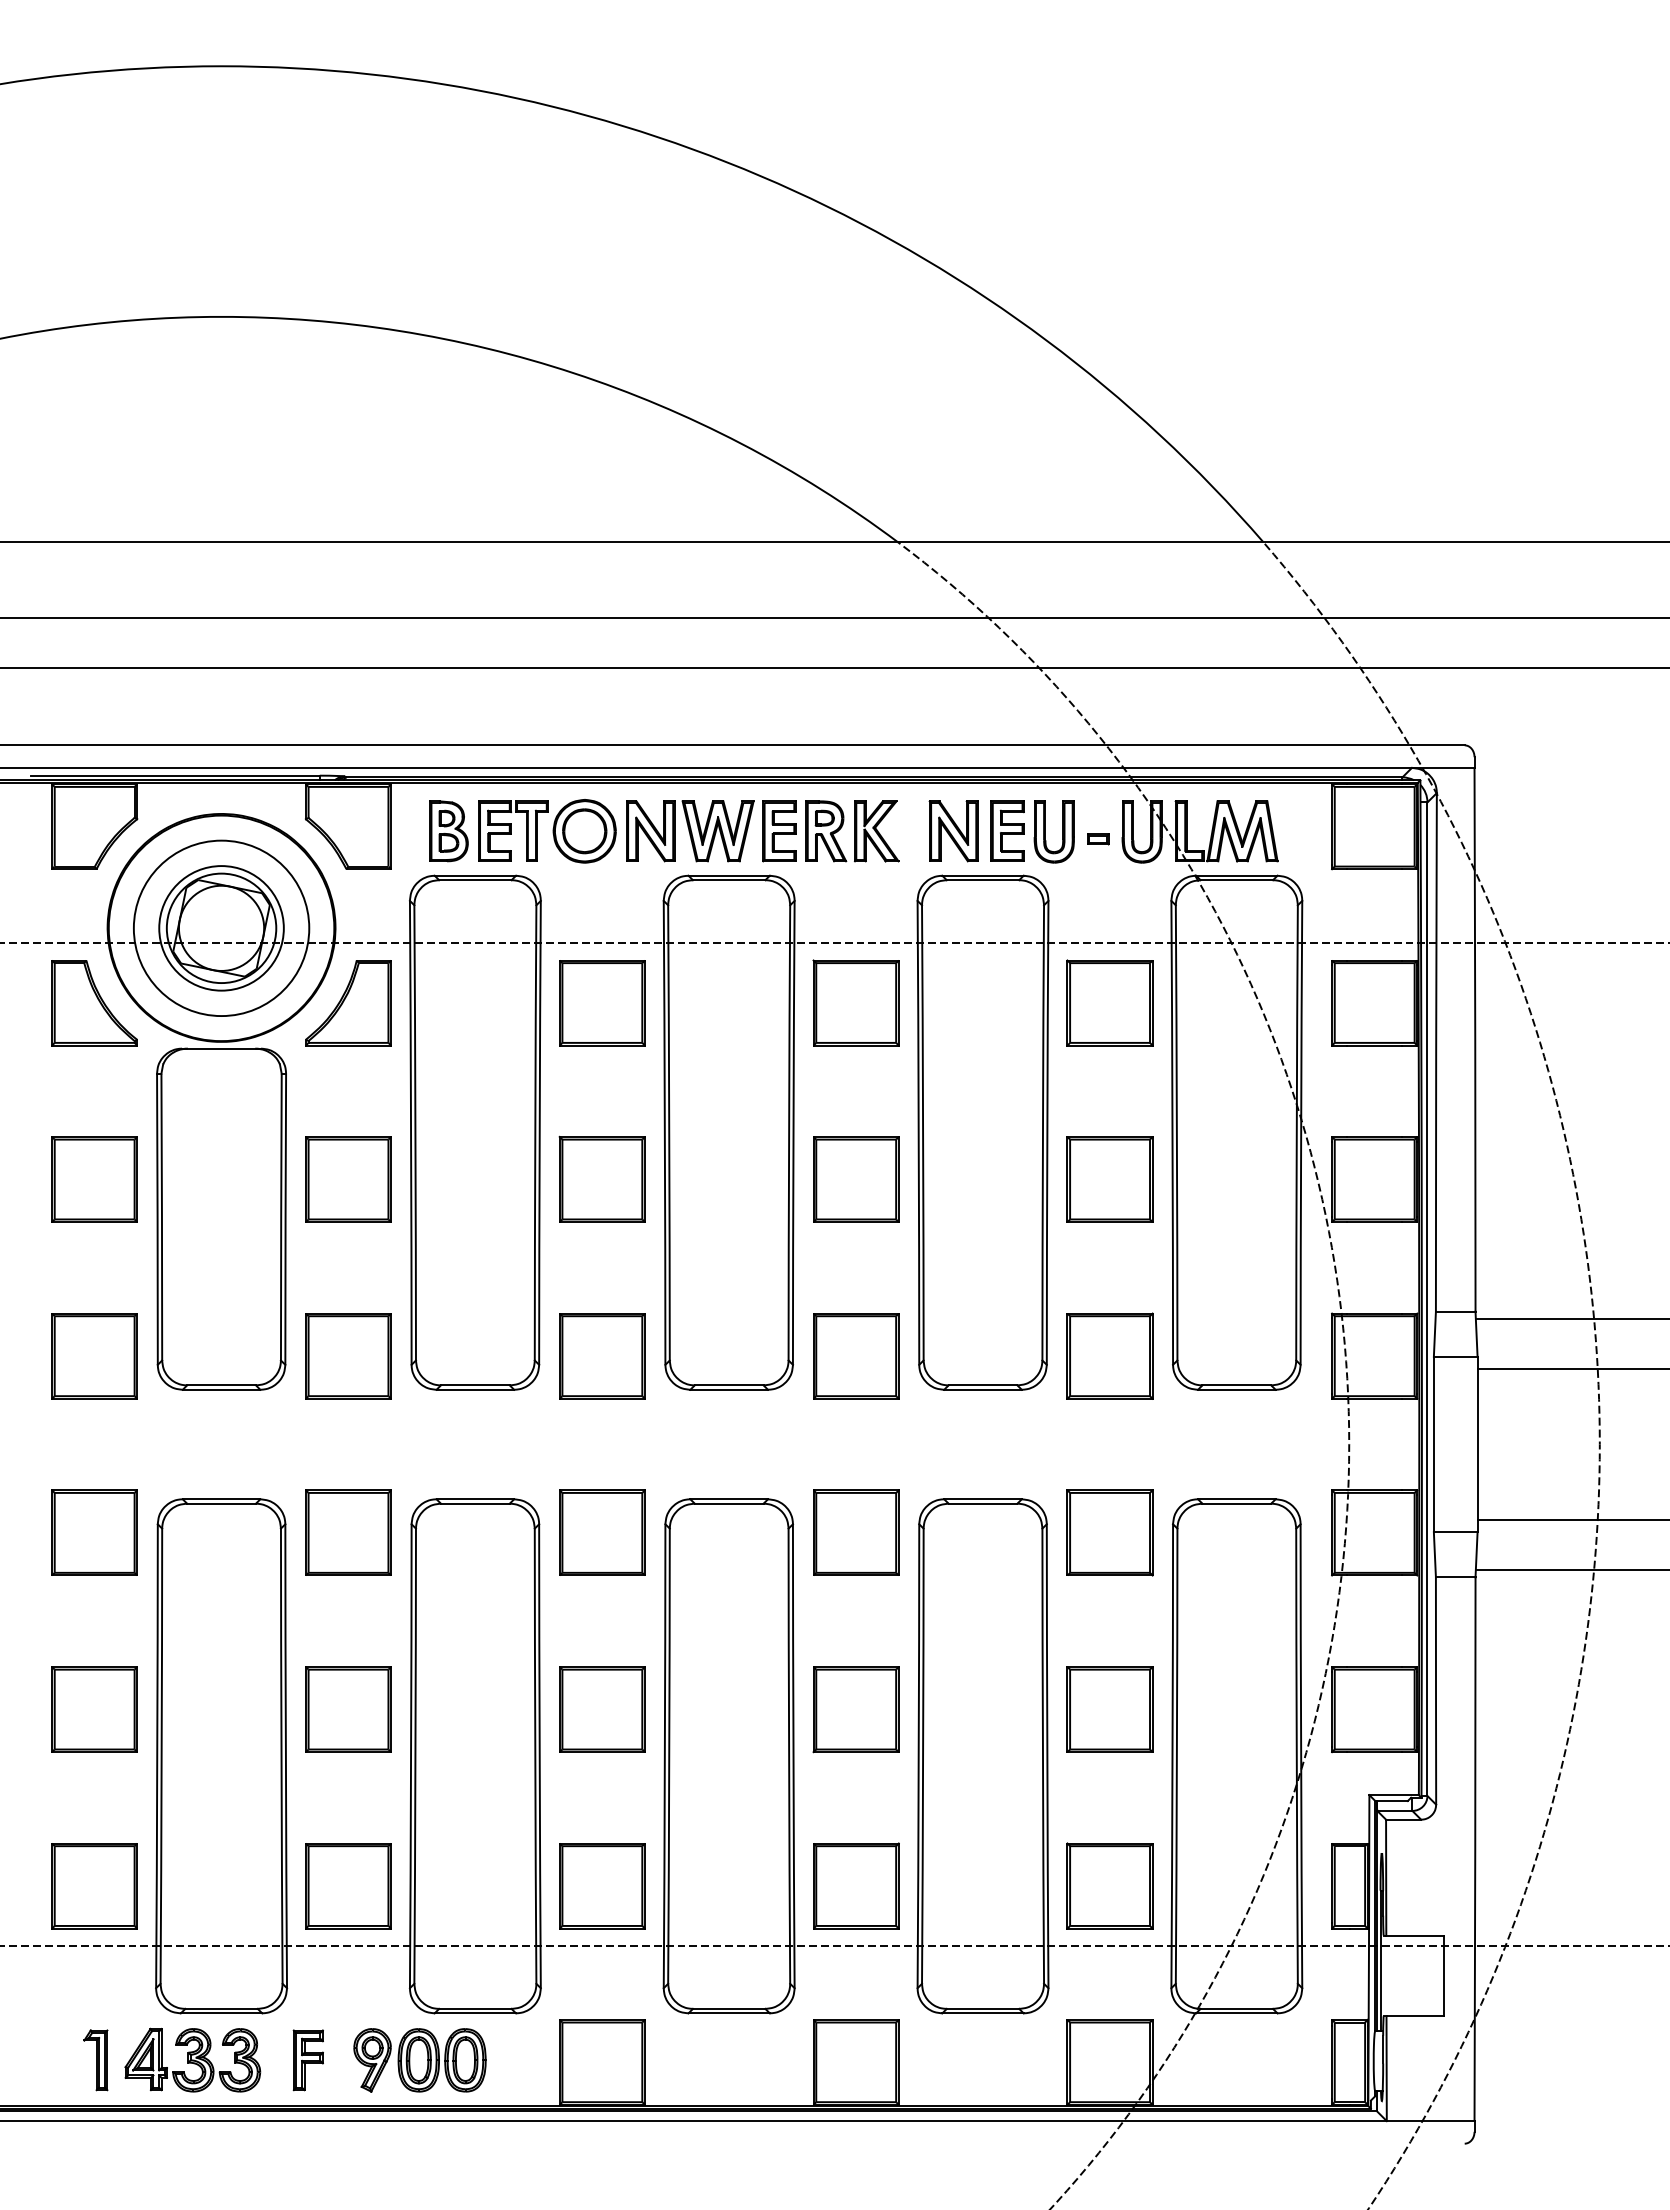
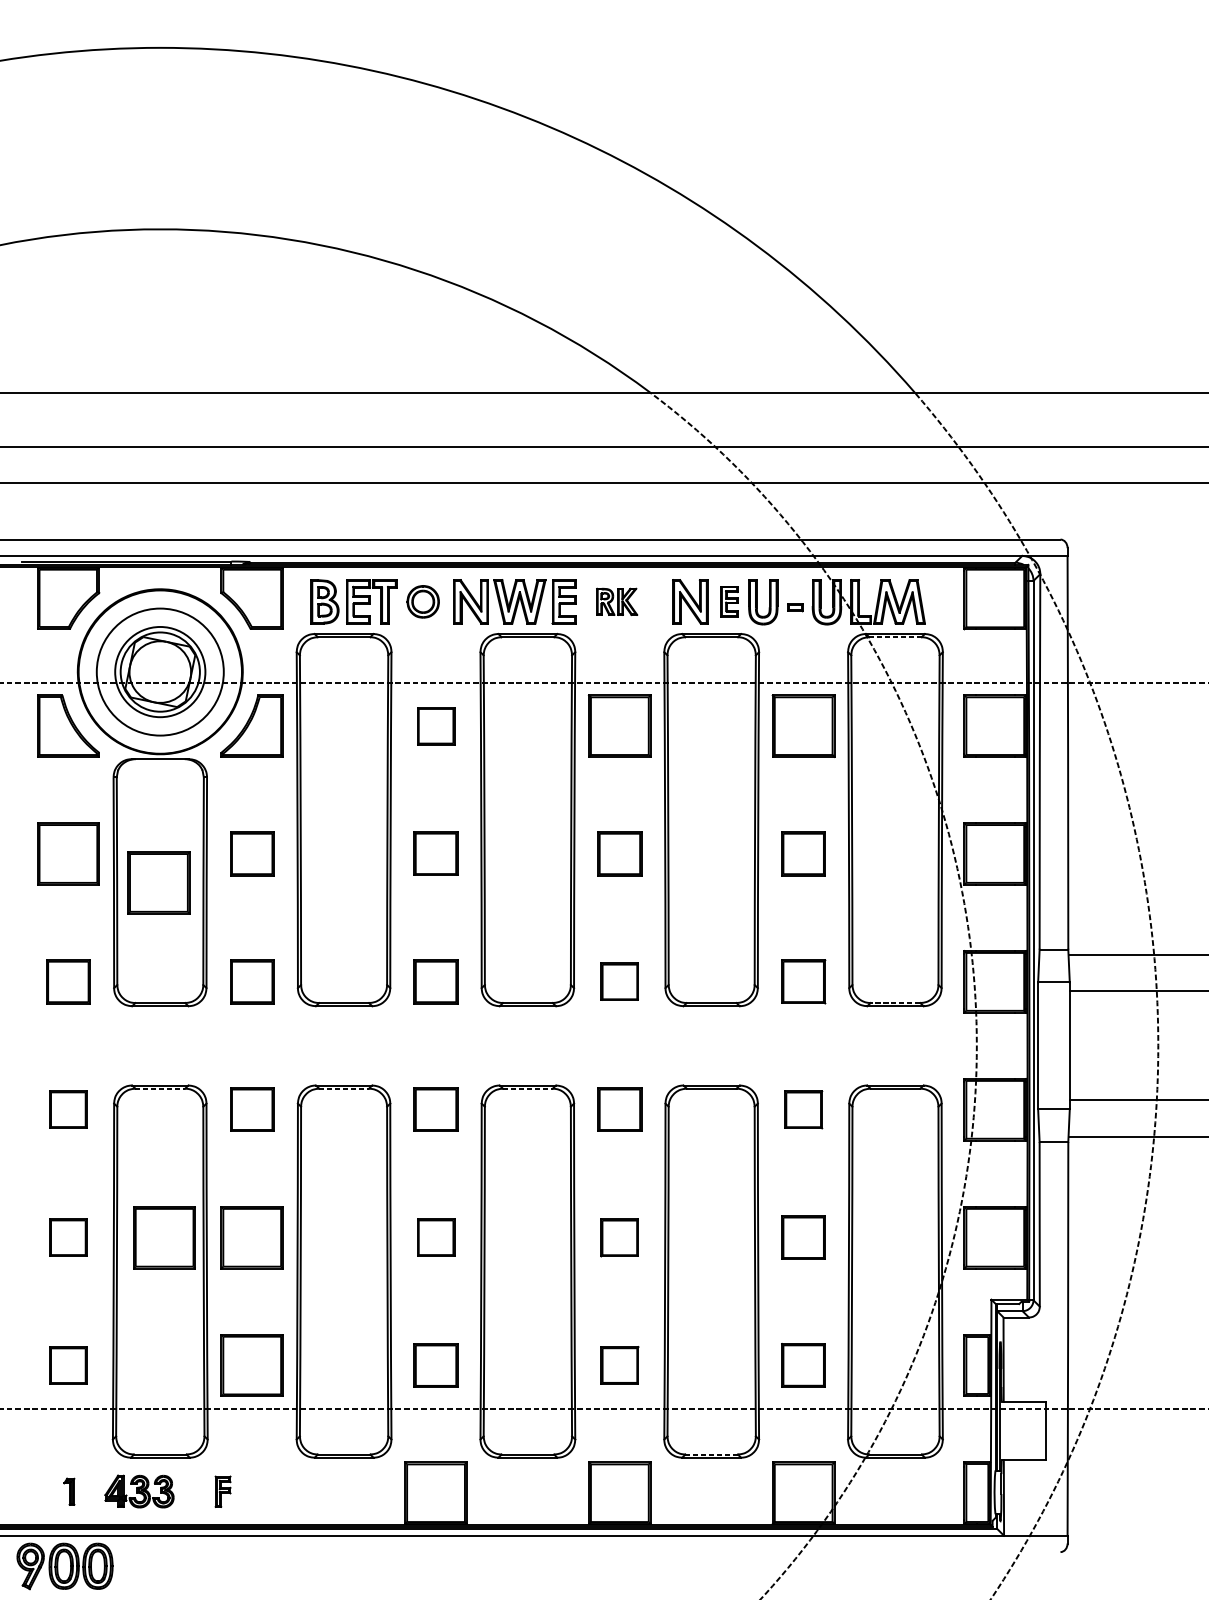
part: (1007, 830) -> (729, 601), size x0.7
part: (584, 831) -> (423, 601), size x0.7
part: (852, 831) -> (617, 601), size x0.6
line: (1237, 880) -> (895, 637), solid -> dashed
part: (602, 1003) -> (436, 726), size x0.6
part: (601, 1178) -> (435, 853), size x0.7
part: (348, 1179) -> (252, 853), size x0.7
part: (856, 1179) -> (620, 853), size x0.7
part: (1109, 1179) -> (803, 853), size x0.7
part: (219, 1219) -> (158, 882), added
part: (1109, 1355) -> (803, 981), size x0.7
part: (94, 1356) -> (68, 982), size x0.7
part: (348, 1356) -> (252, 982), size x0.7
part: (602, 1356) -> (436, 982), size x0.7
part: (856, 1356) -> (620, 982), size x0.6
line: (1236, 1385) -> (895, 1003), solid -> dashed
line: (222, 1503) -> (160, 1088), solid -> dashed
line: (475, 1503) -> (344, 1088), solid -> dashed
line: (729, 1503) -> (528, 1088), solid -> dashed
part: (94, 1532) -> (68, 1109), size x0.6
part: (348, 1532) -> (252, 1109), size x0.7
part: (602, 1532) -> (436, 1109), size x0.7
part: (856, 1532) -> (620, 1109), size x0.7
part: (1109, 1532) -> (803, 1109), size x0.6
part: (94, 1709) -> (68, 1237), size x0.6
part: (227, 1709) -> (164, 1237), added
part: (602, 1709) -> (436, 1237), size x0.6
part: (855, 1709) -> (619, 1237), size x0.6
part: (1109, 1709) -> (803, 1237), size x0.7
part: (856, 1885) -> (620, 1365), size x0.6
part: (1109, 1885) -> (803, 1365), size x0.7
part: (94, 1886) -> (68, 1365), size x0.6
part: (602, 1886) -> (436, 1365), size x0.7
line: (982, 2008) -> (711, 1454), solid -> dashed
part: (192, 2059) -> (139, 1491), size x0.7
part: (95, 2060) -> (69, 1491), size x0.6
part: (307, 2060) -> (222, 1491), size x0.7
part: (419, 2060) -> (64, 1566), moved

